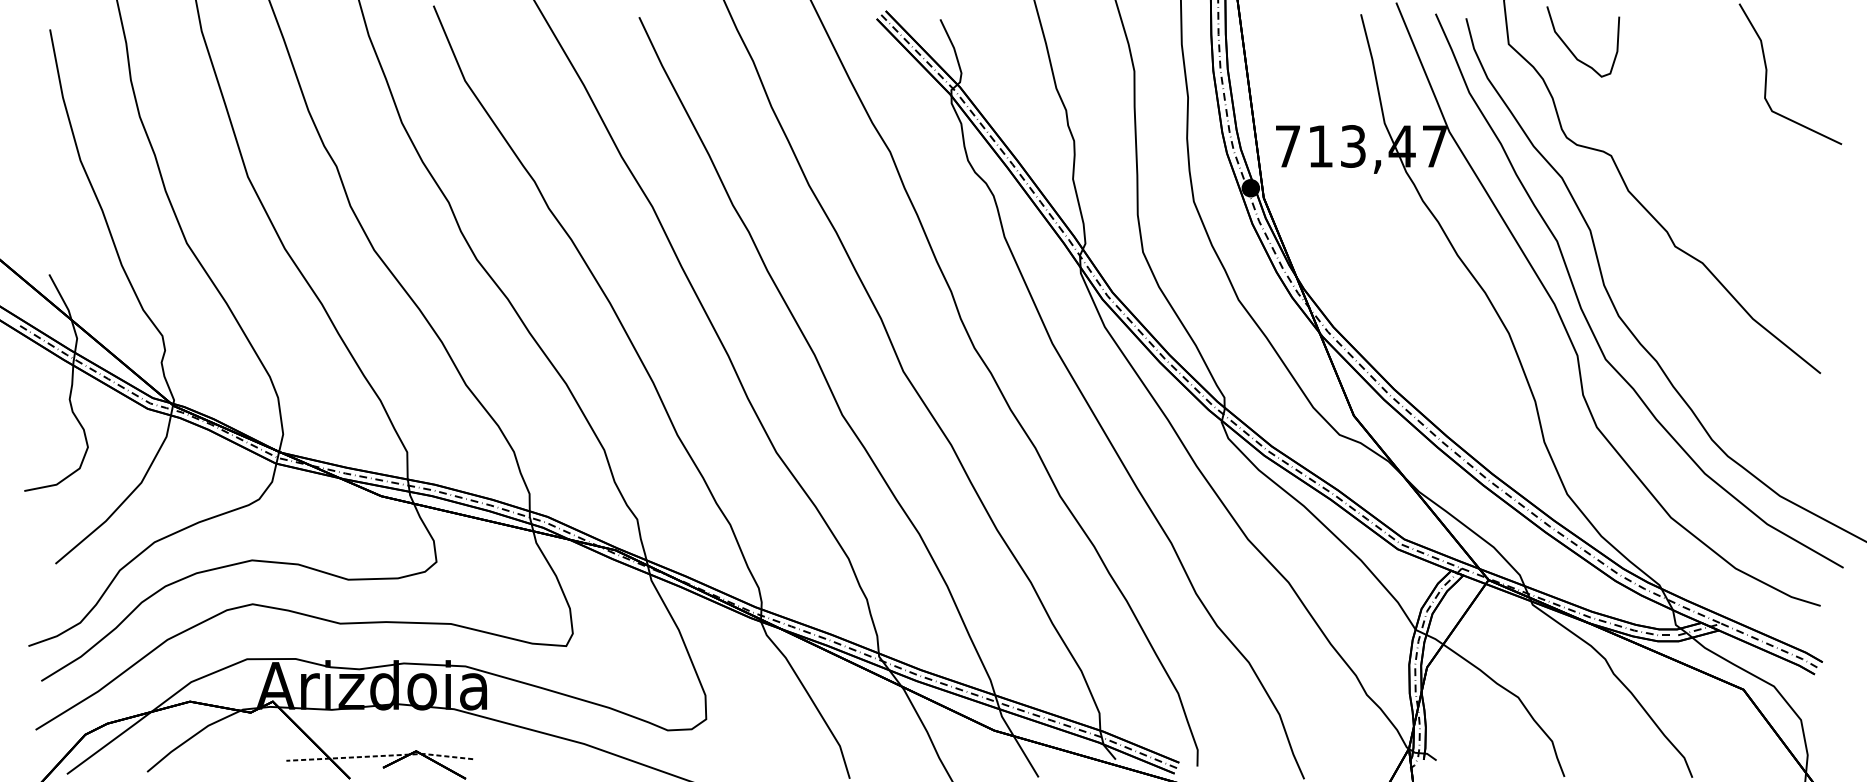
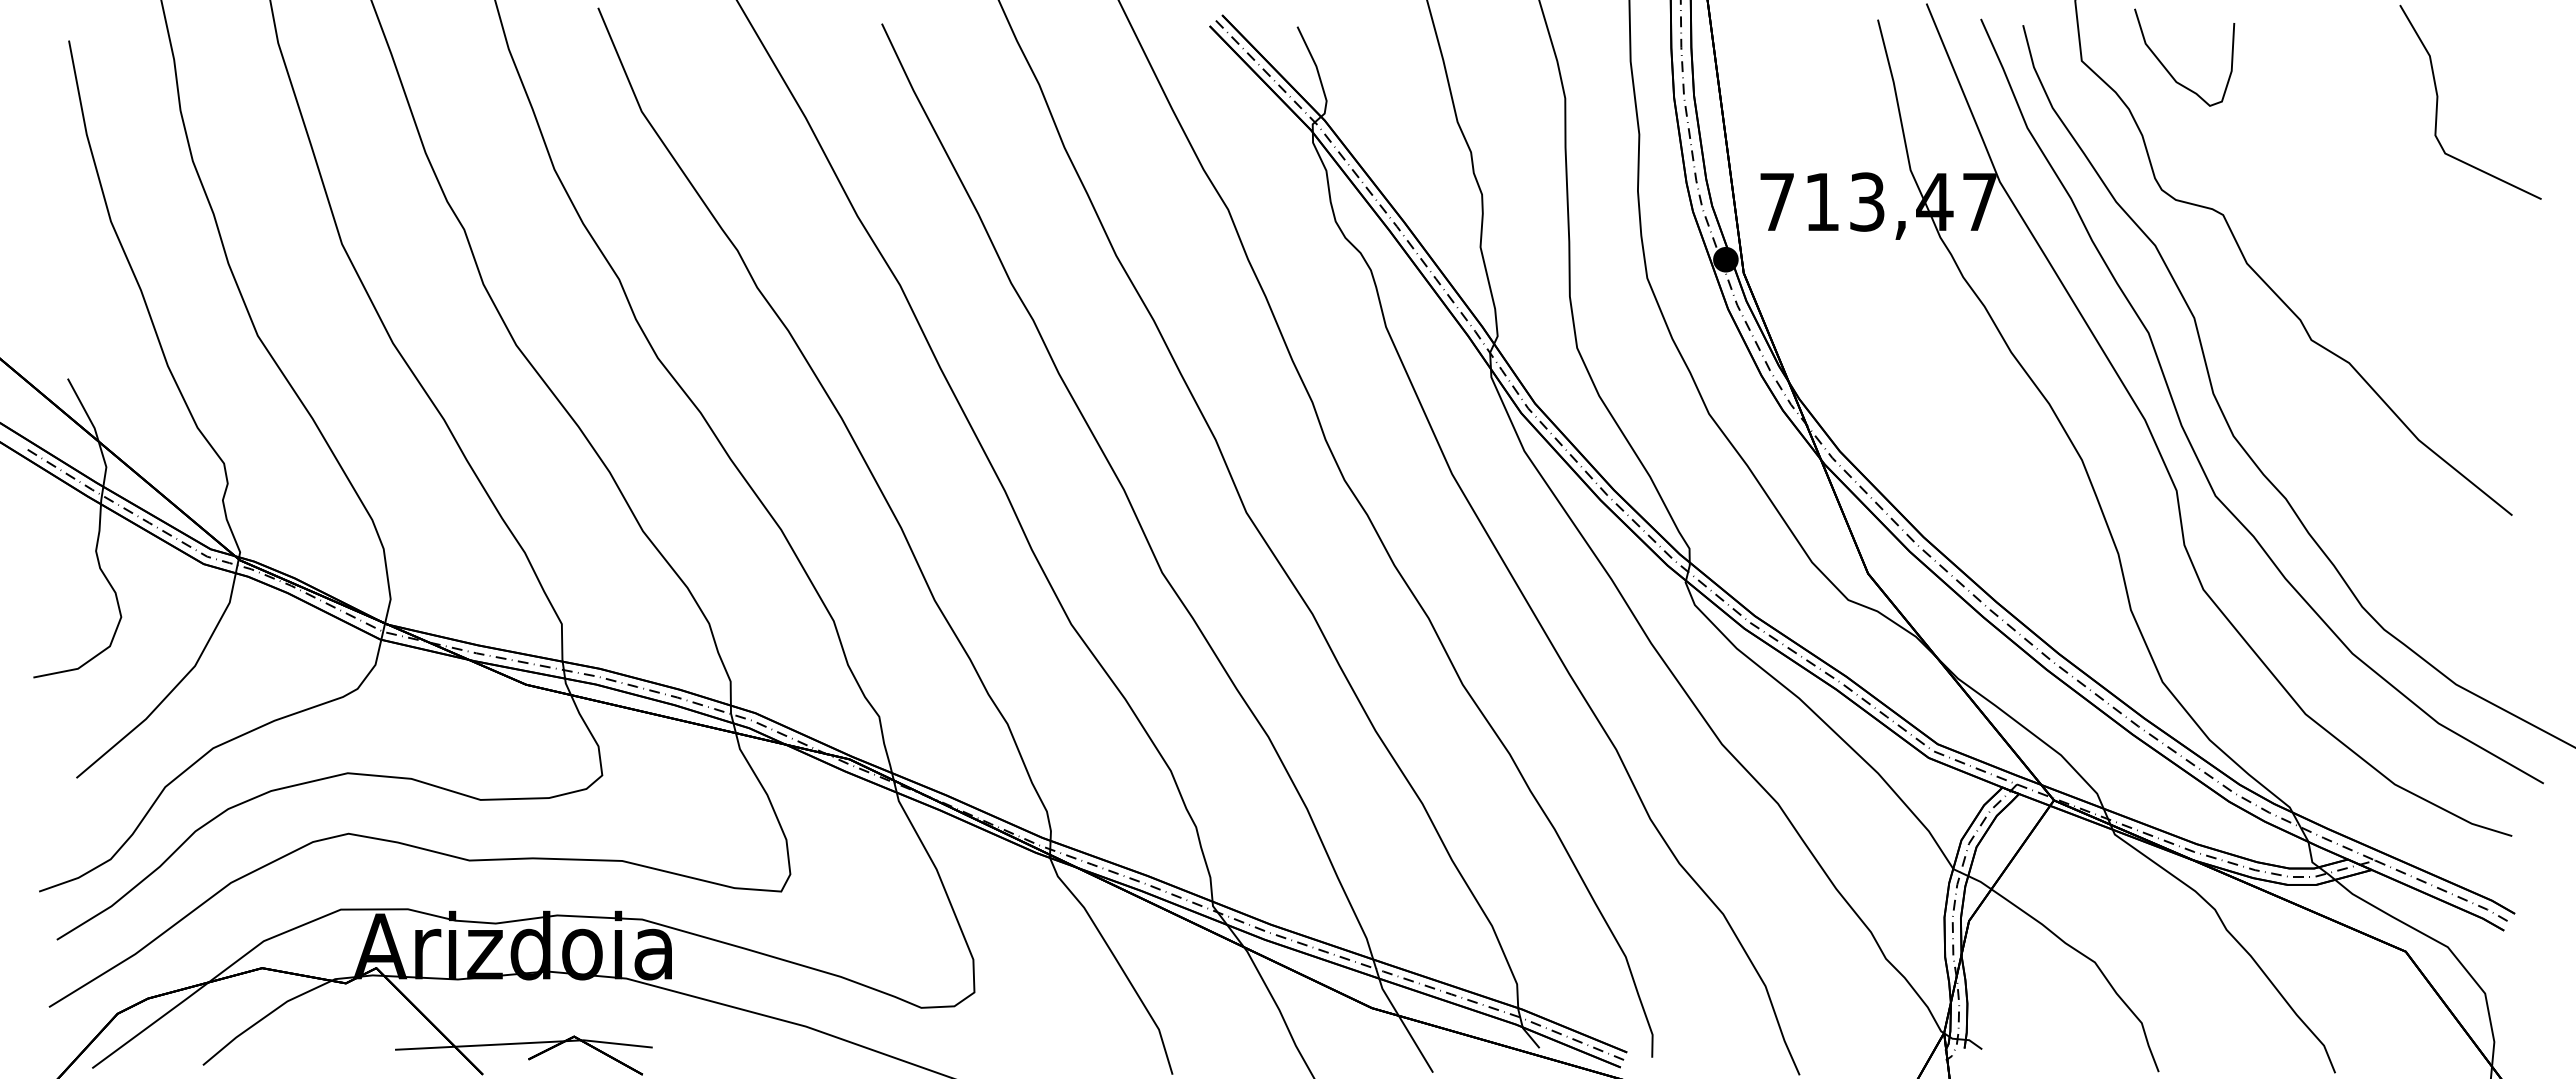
line: (380, 756) -> (524, 1043), dashed -> solid

